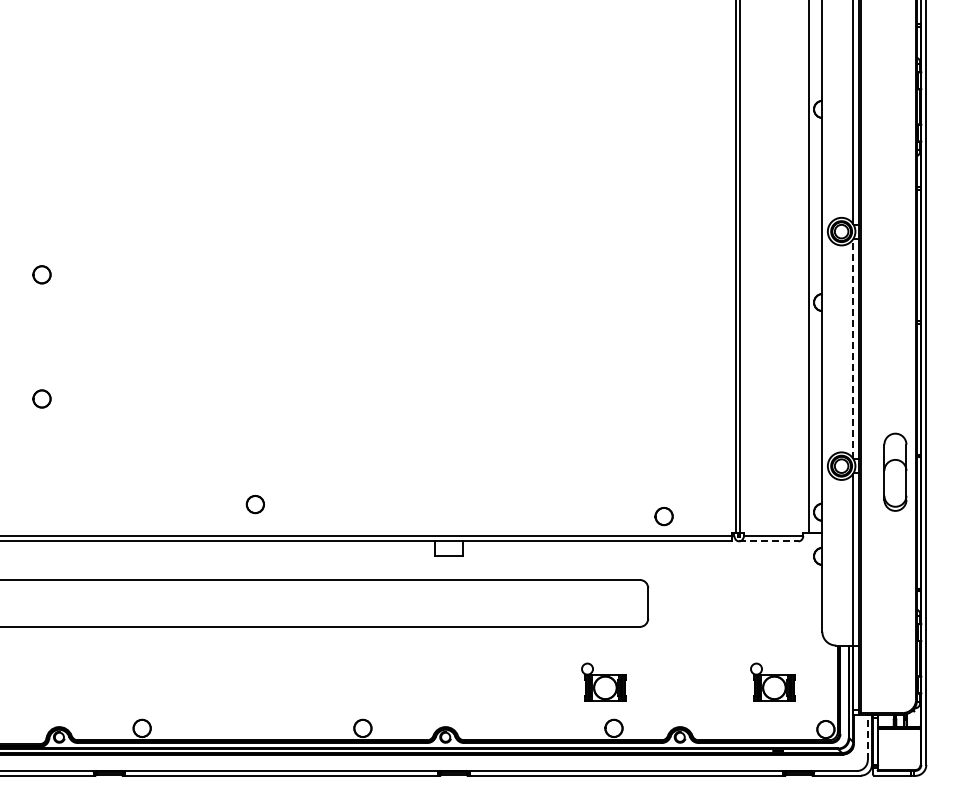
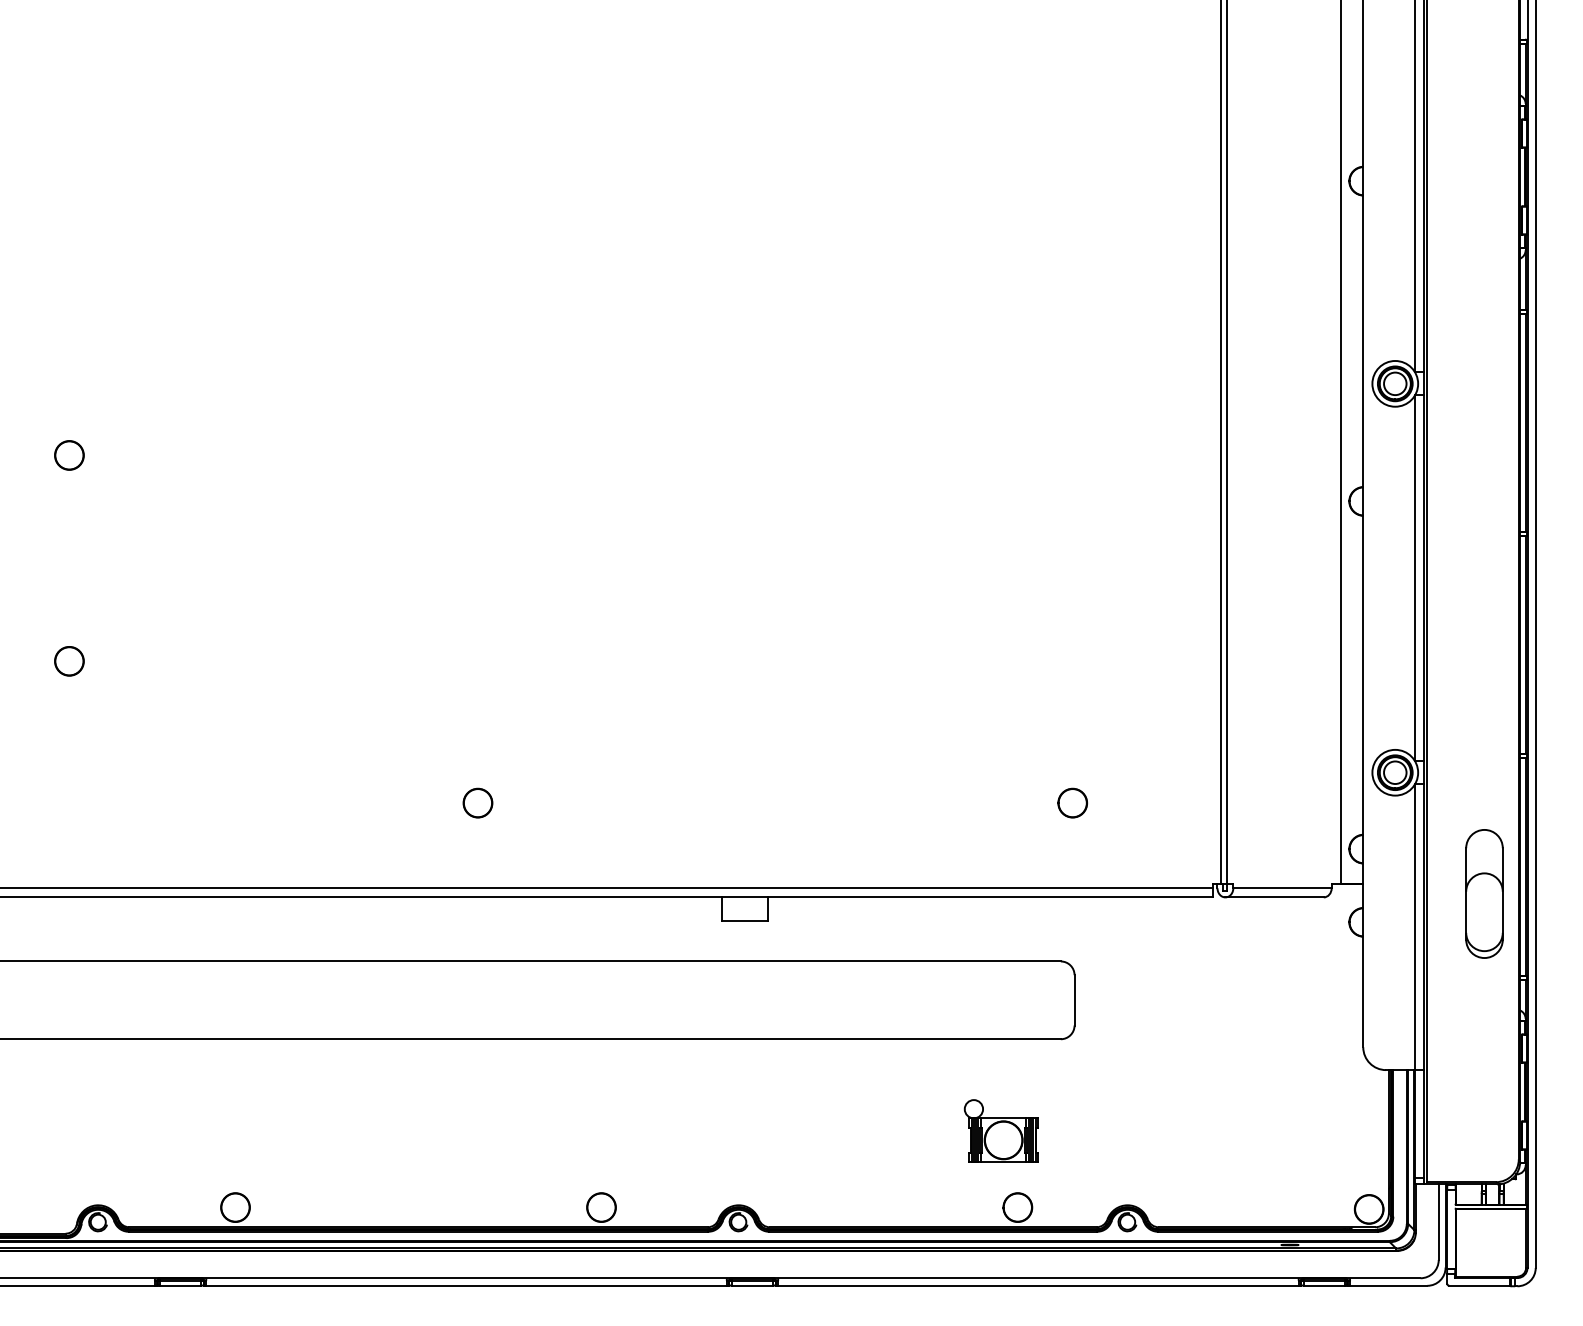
line: (853, 348) -> (1414, 577), dashed -> solid
part: (895, 471) -> (1484, 892), moved
circle: (254, 504) -> (476, 803), moved
circle: (663, 516) -> (1071, 803), moved
line: (768, 541) -> (1274, 897), dashed -> solid
part: (772, 681) -> (1280, 1129), removed
line: (867, 737) -> (1438, 1222), dashed -> solid

